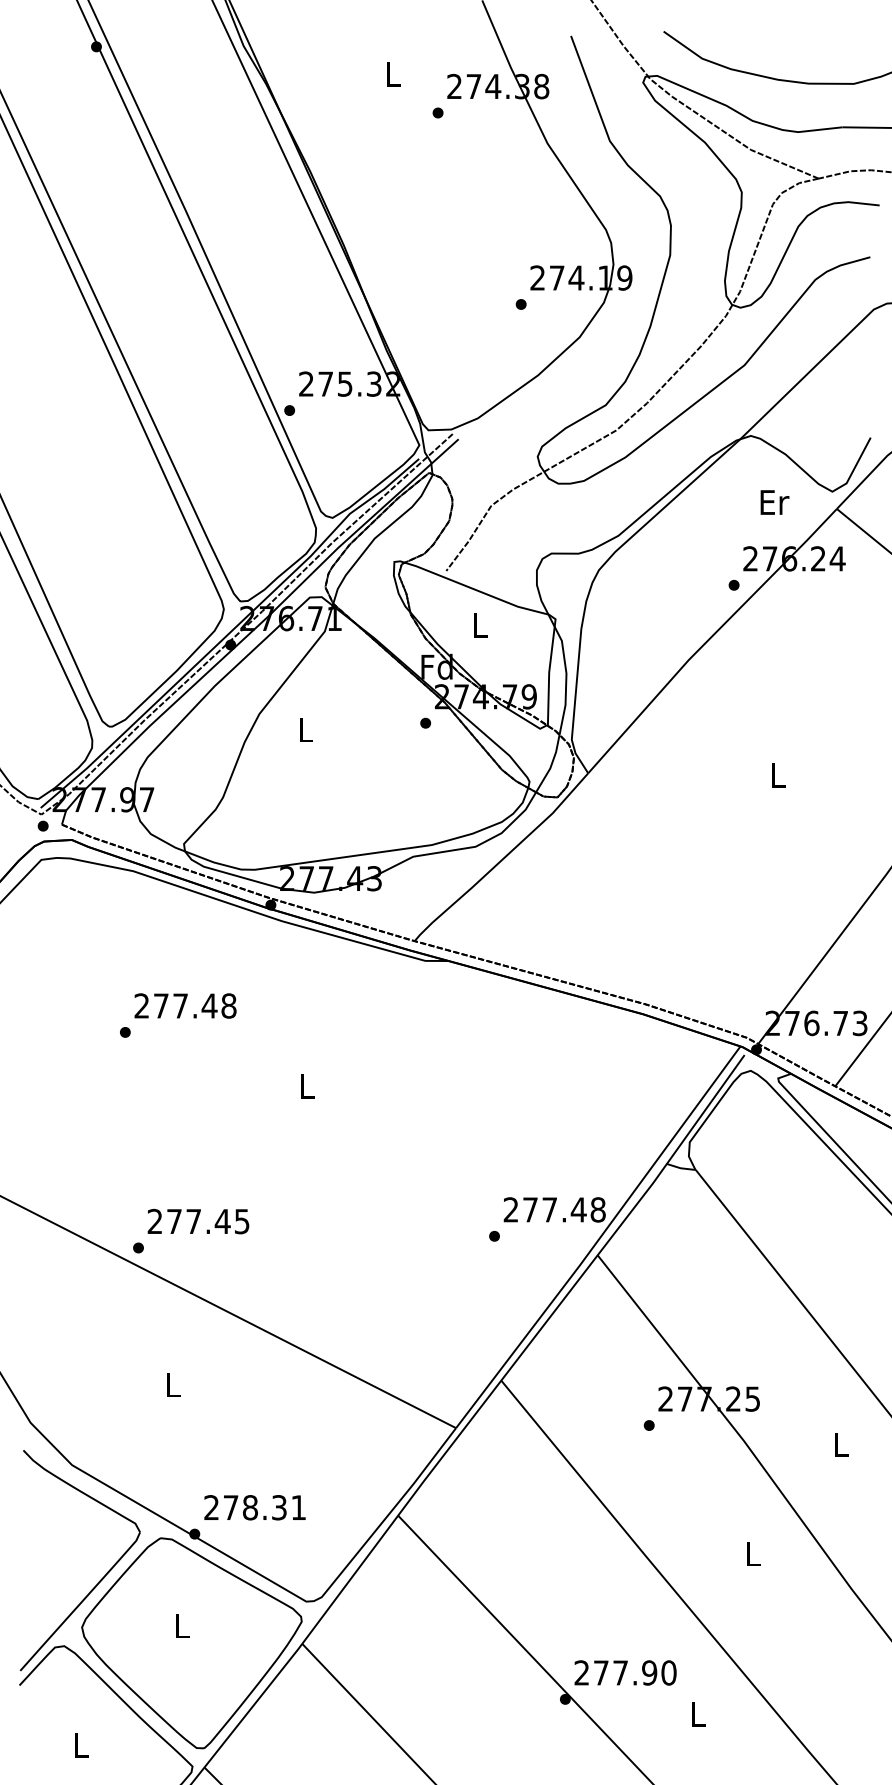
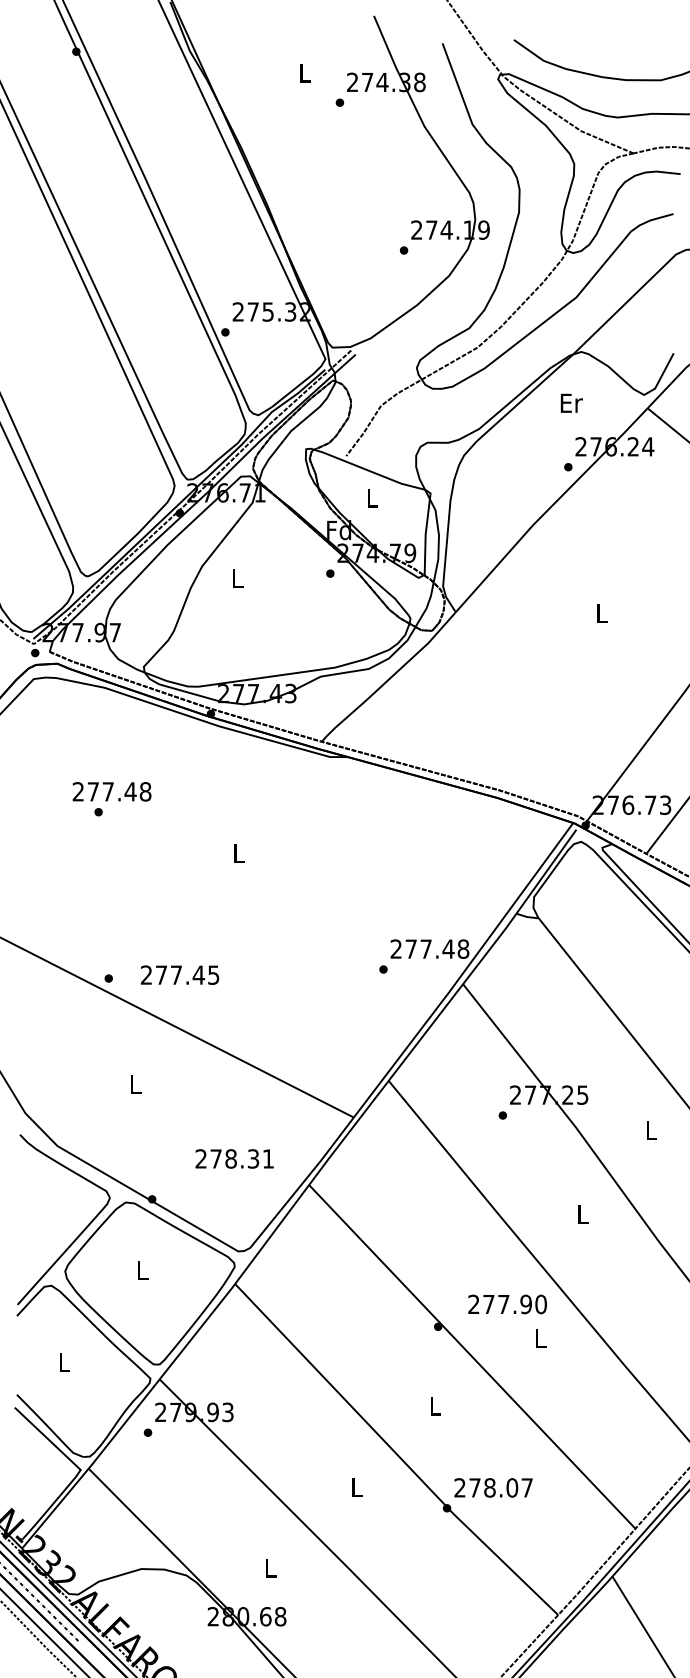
text: (774, 501) -> (571, 402), moved
text: (184, 1005) -> (111, 791), moved
text: (199, 1220) -> (180, 974), moved
text: (254, 1507) -> (234, 1158), moved
text: (625, 1673) -> (507, 1304), moved

